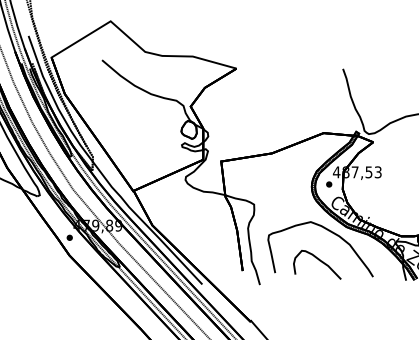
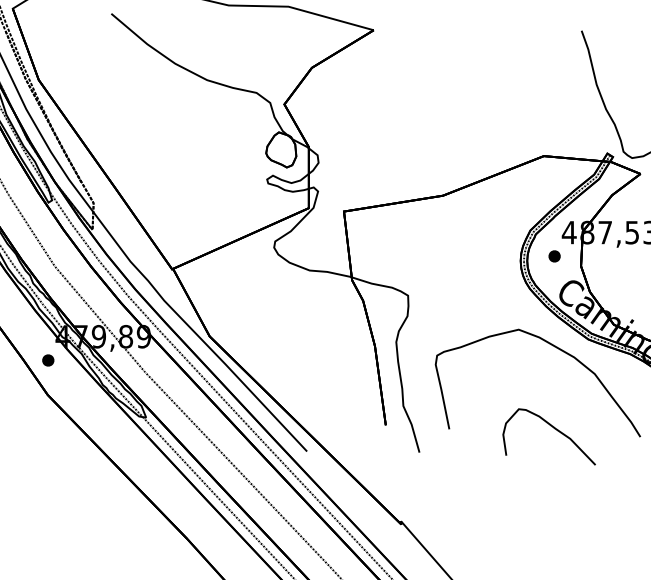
curve: (319, 261) -> (553, 430), moved

